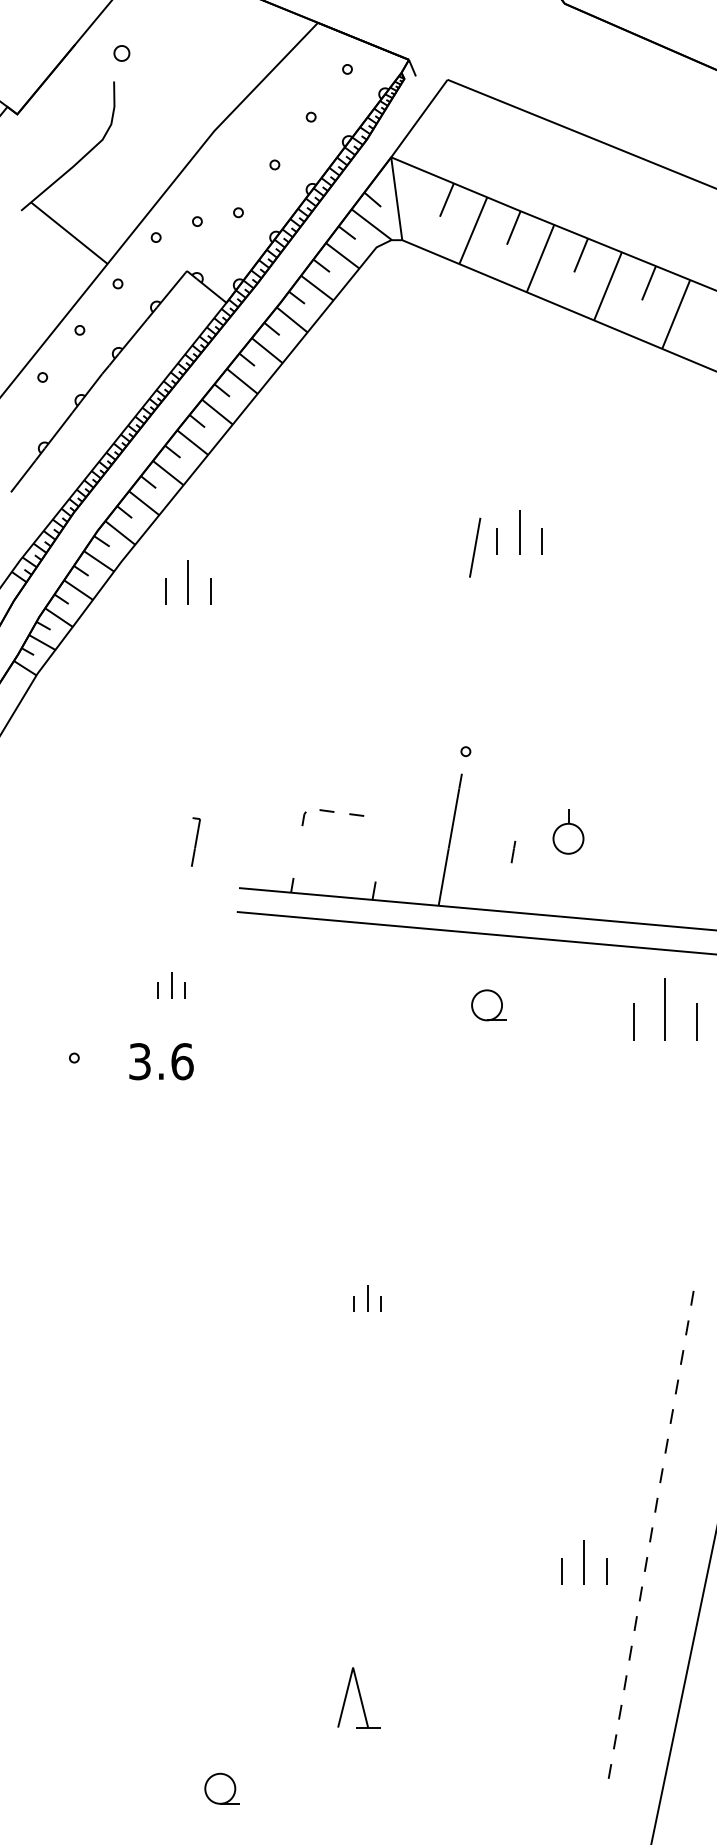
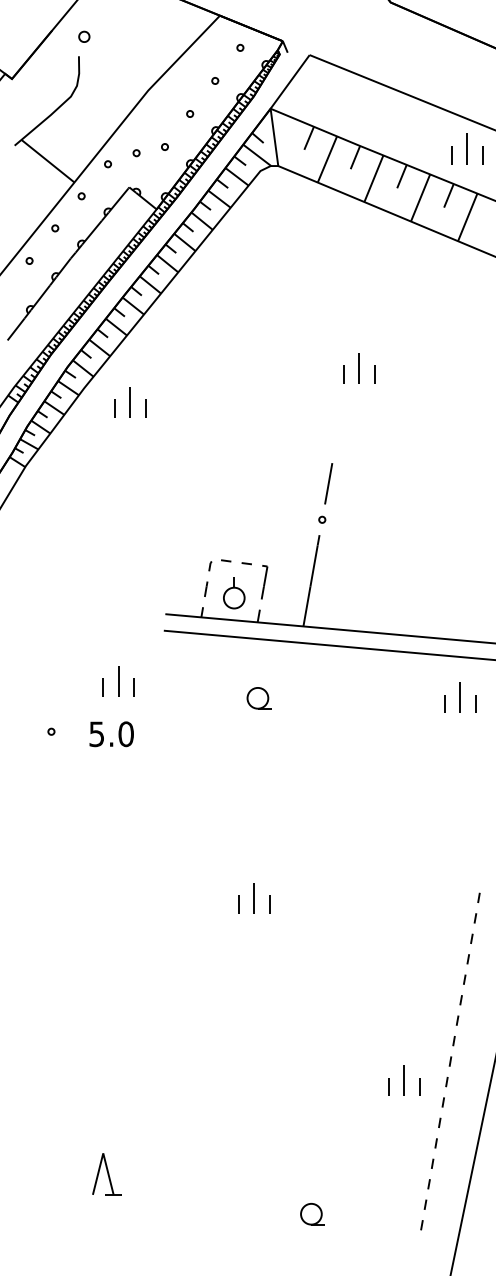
part: (675, 214) -> (467, 148), added
line: (474, 547) -> (328, 483), moved
part: (568, 832) -> (234, 593), moved
part: (195, 842) -> (264, 582), moved
line: (513, 850) -> (206, 588), moved
part: (171, 985) -> (118, 681), size x1.67
part: (487, 1005) -> (258, 698), moved
part: (665, 1008) -> (460, 697), size x0.71
text: (162, 1060) -> (112, 733), 3.6 -> 5.0
part: (367, 1299) -> (254, 898), size x1.67
part: (357, 1698) -> (106, 1174), moved
part: (221, 1789) -> (312, 1214), moved

